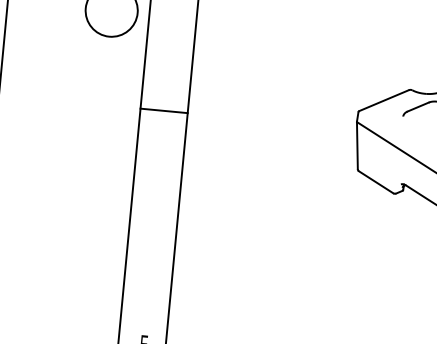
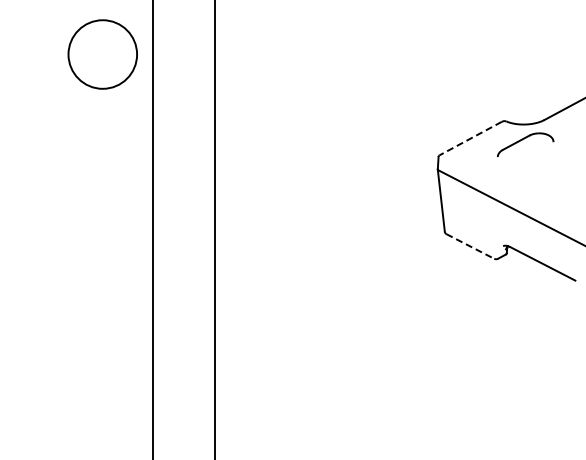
line: (383, 100) -> (470, 138), solid -> dashed
line: (163, 111) -> (183, 179), removed
line: (376, 182) -> (470, 246), solid -> dashed

